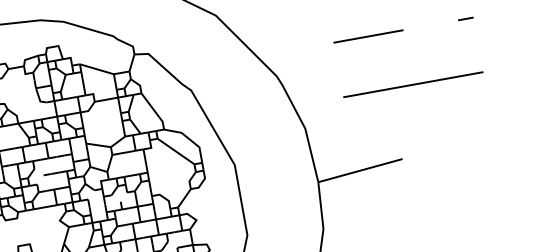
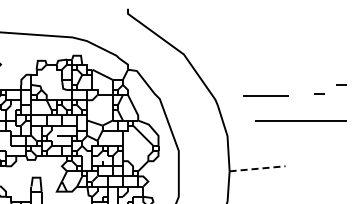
line: (367, 35) -> (265, 95), moved
line: (434, 38) -> (319, 93), added
line: (361, 169) -> (258, 168), solid -> dashed

